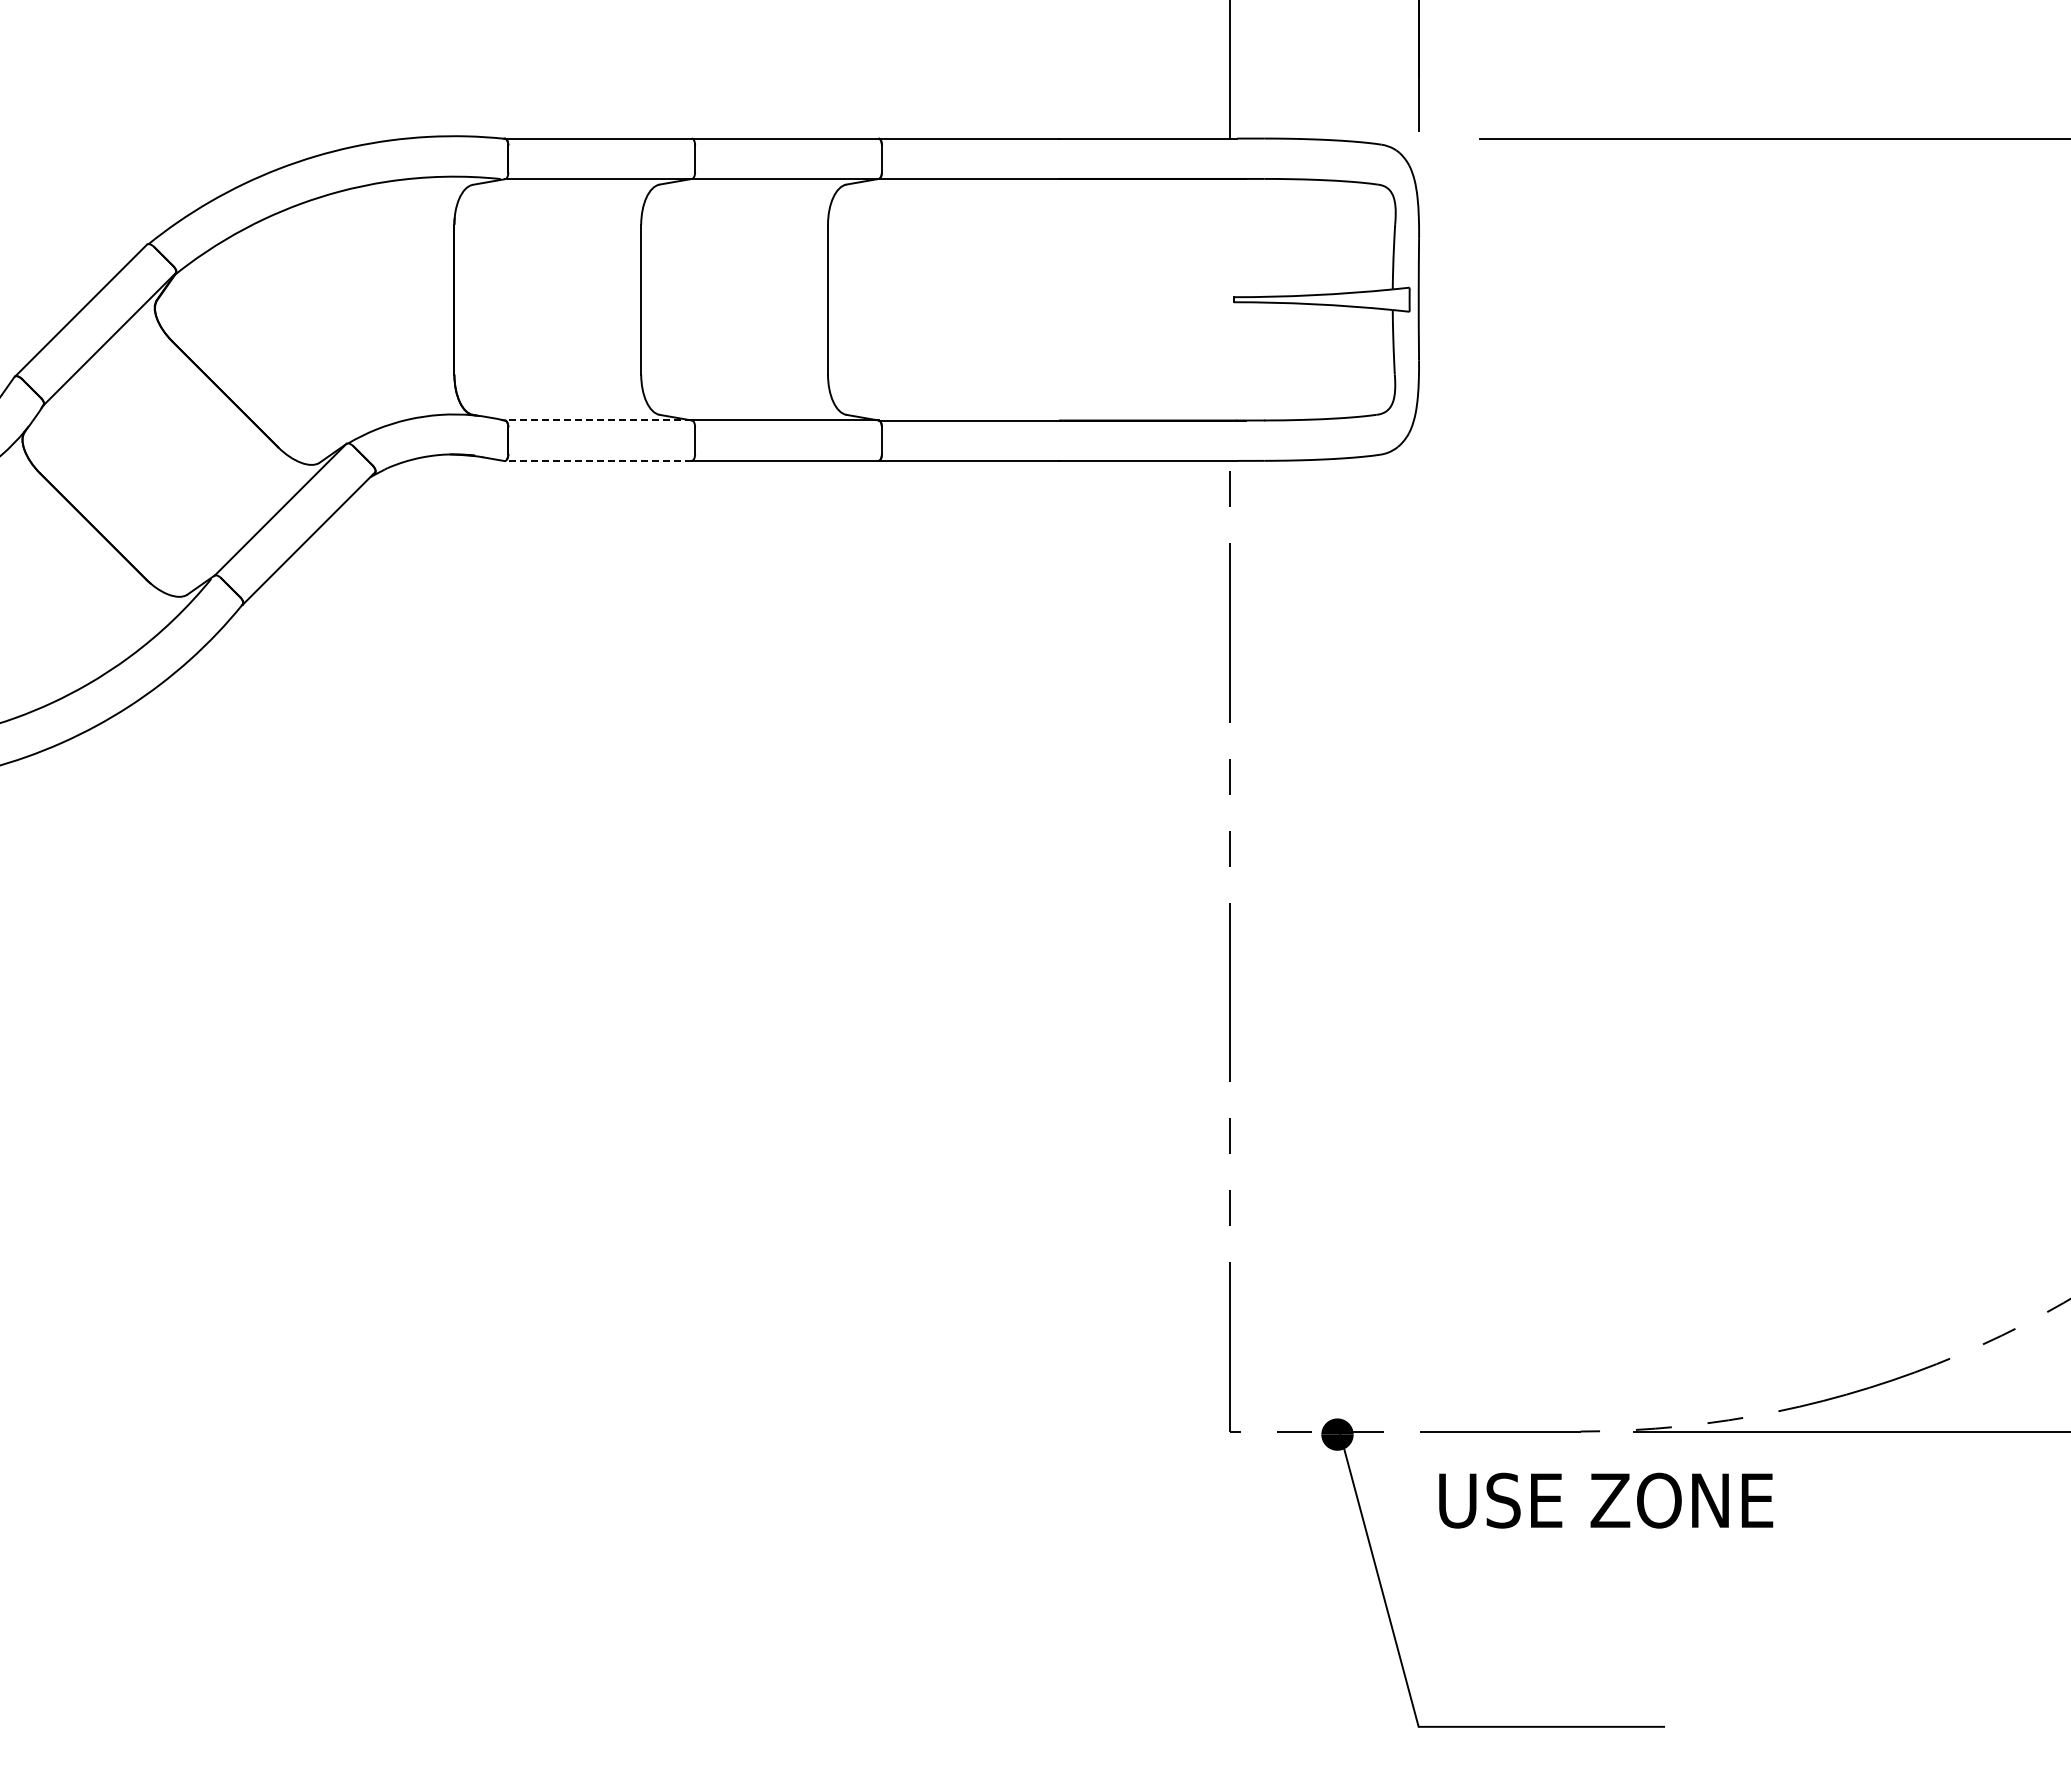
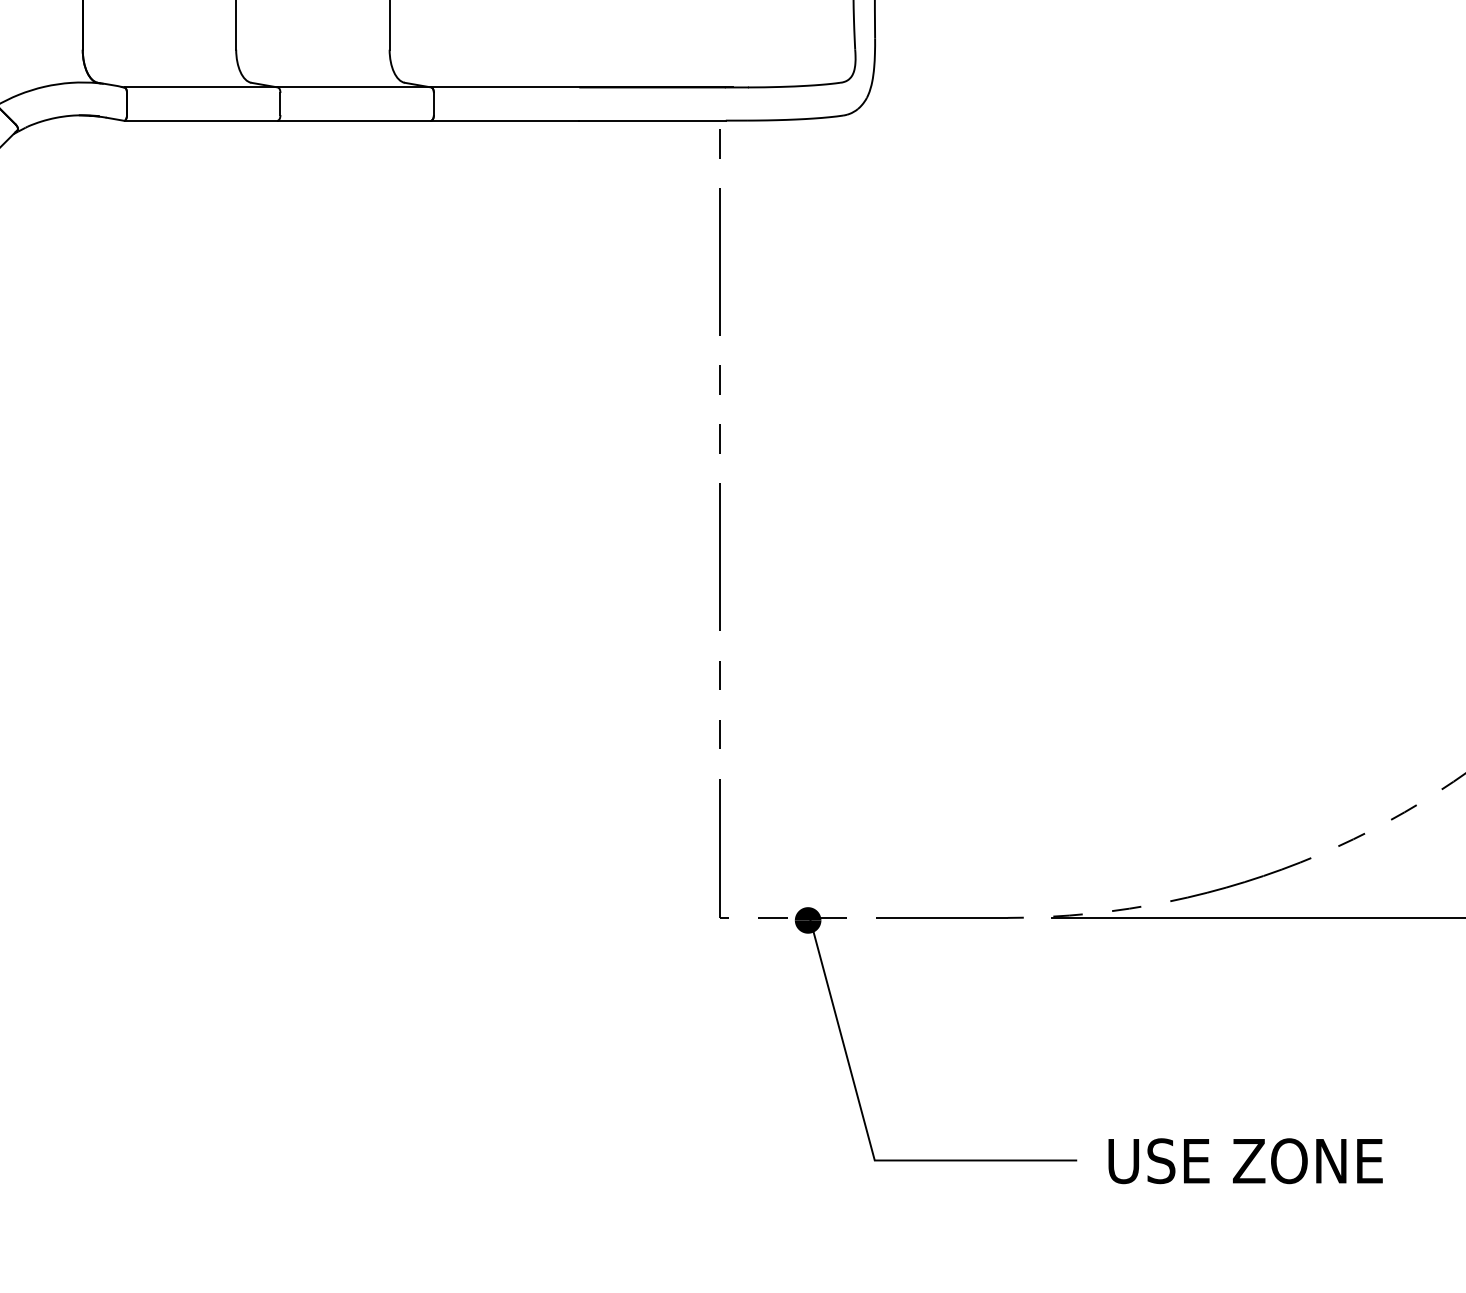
line: (598, 420) -> (201, 87), dashed -> solid
line: (598, 460) -> (201, 120), dashed -> solid
text: (1606, 1500) -> (1245, 1161), moved

